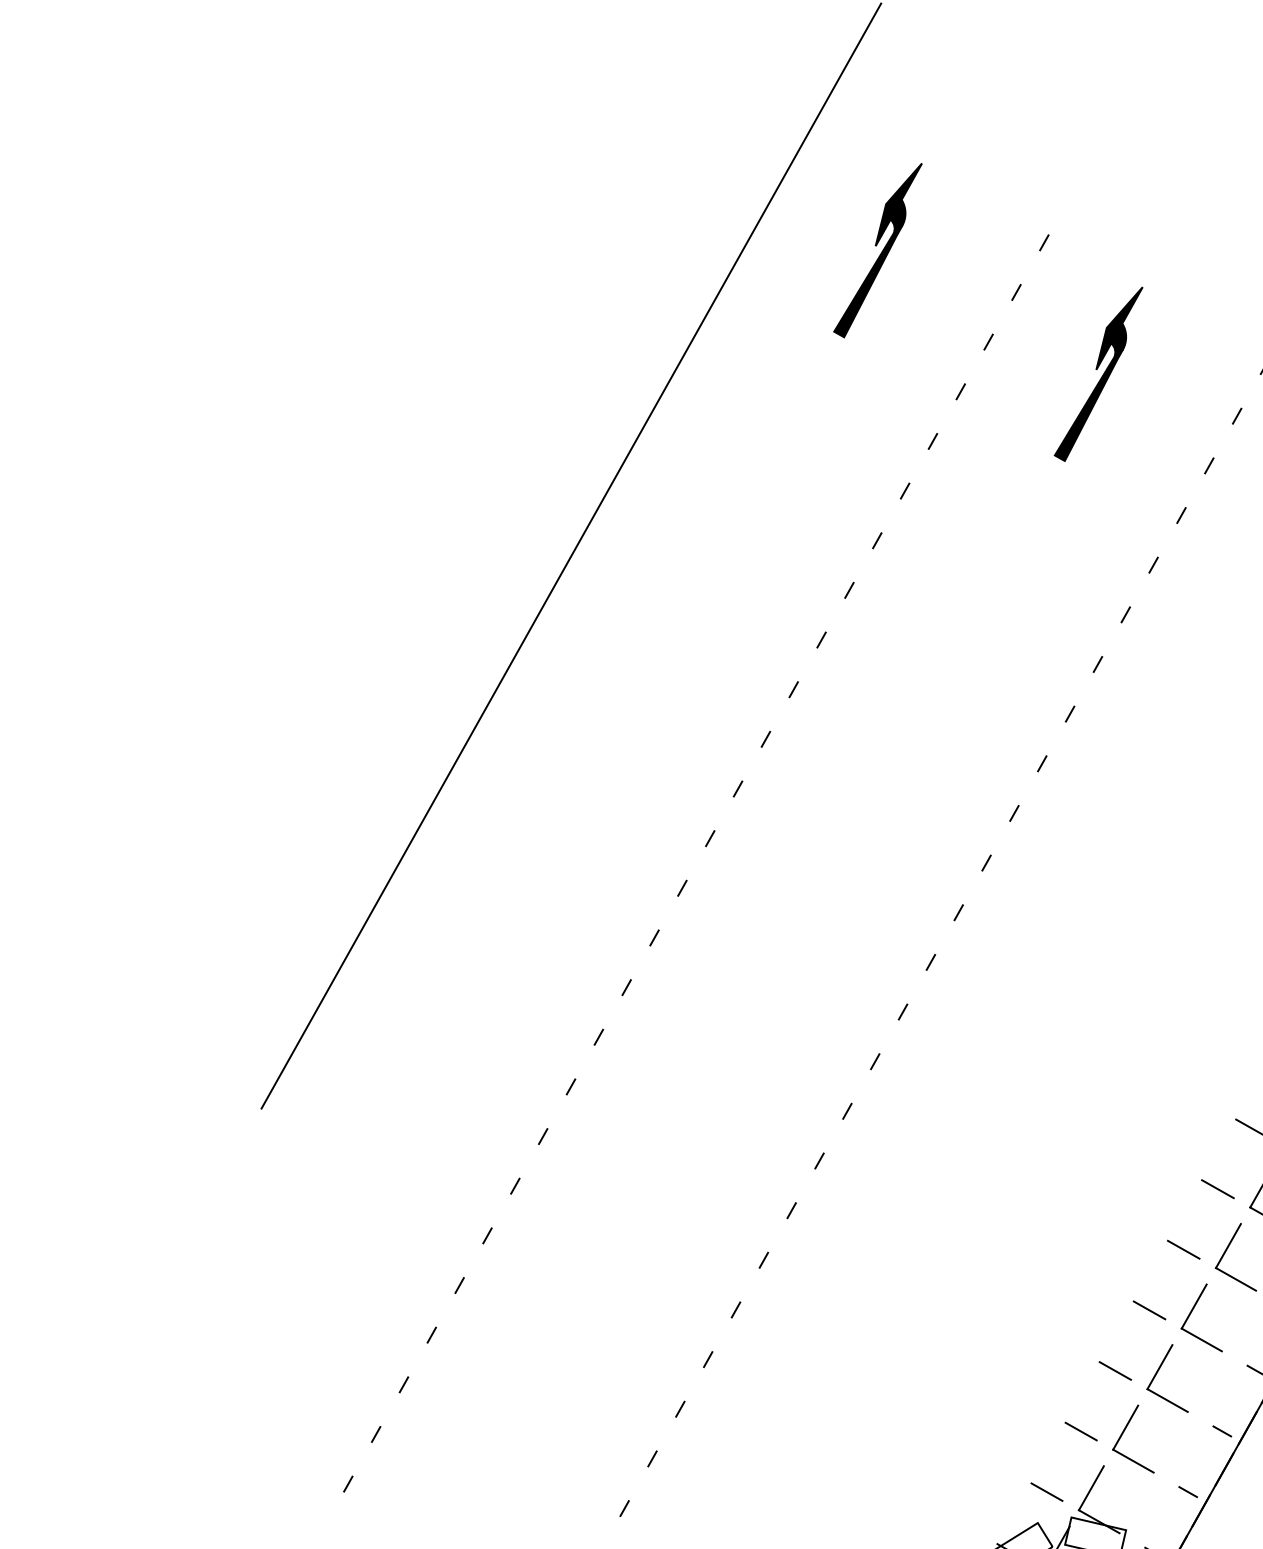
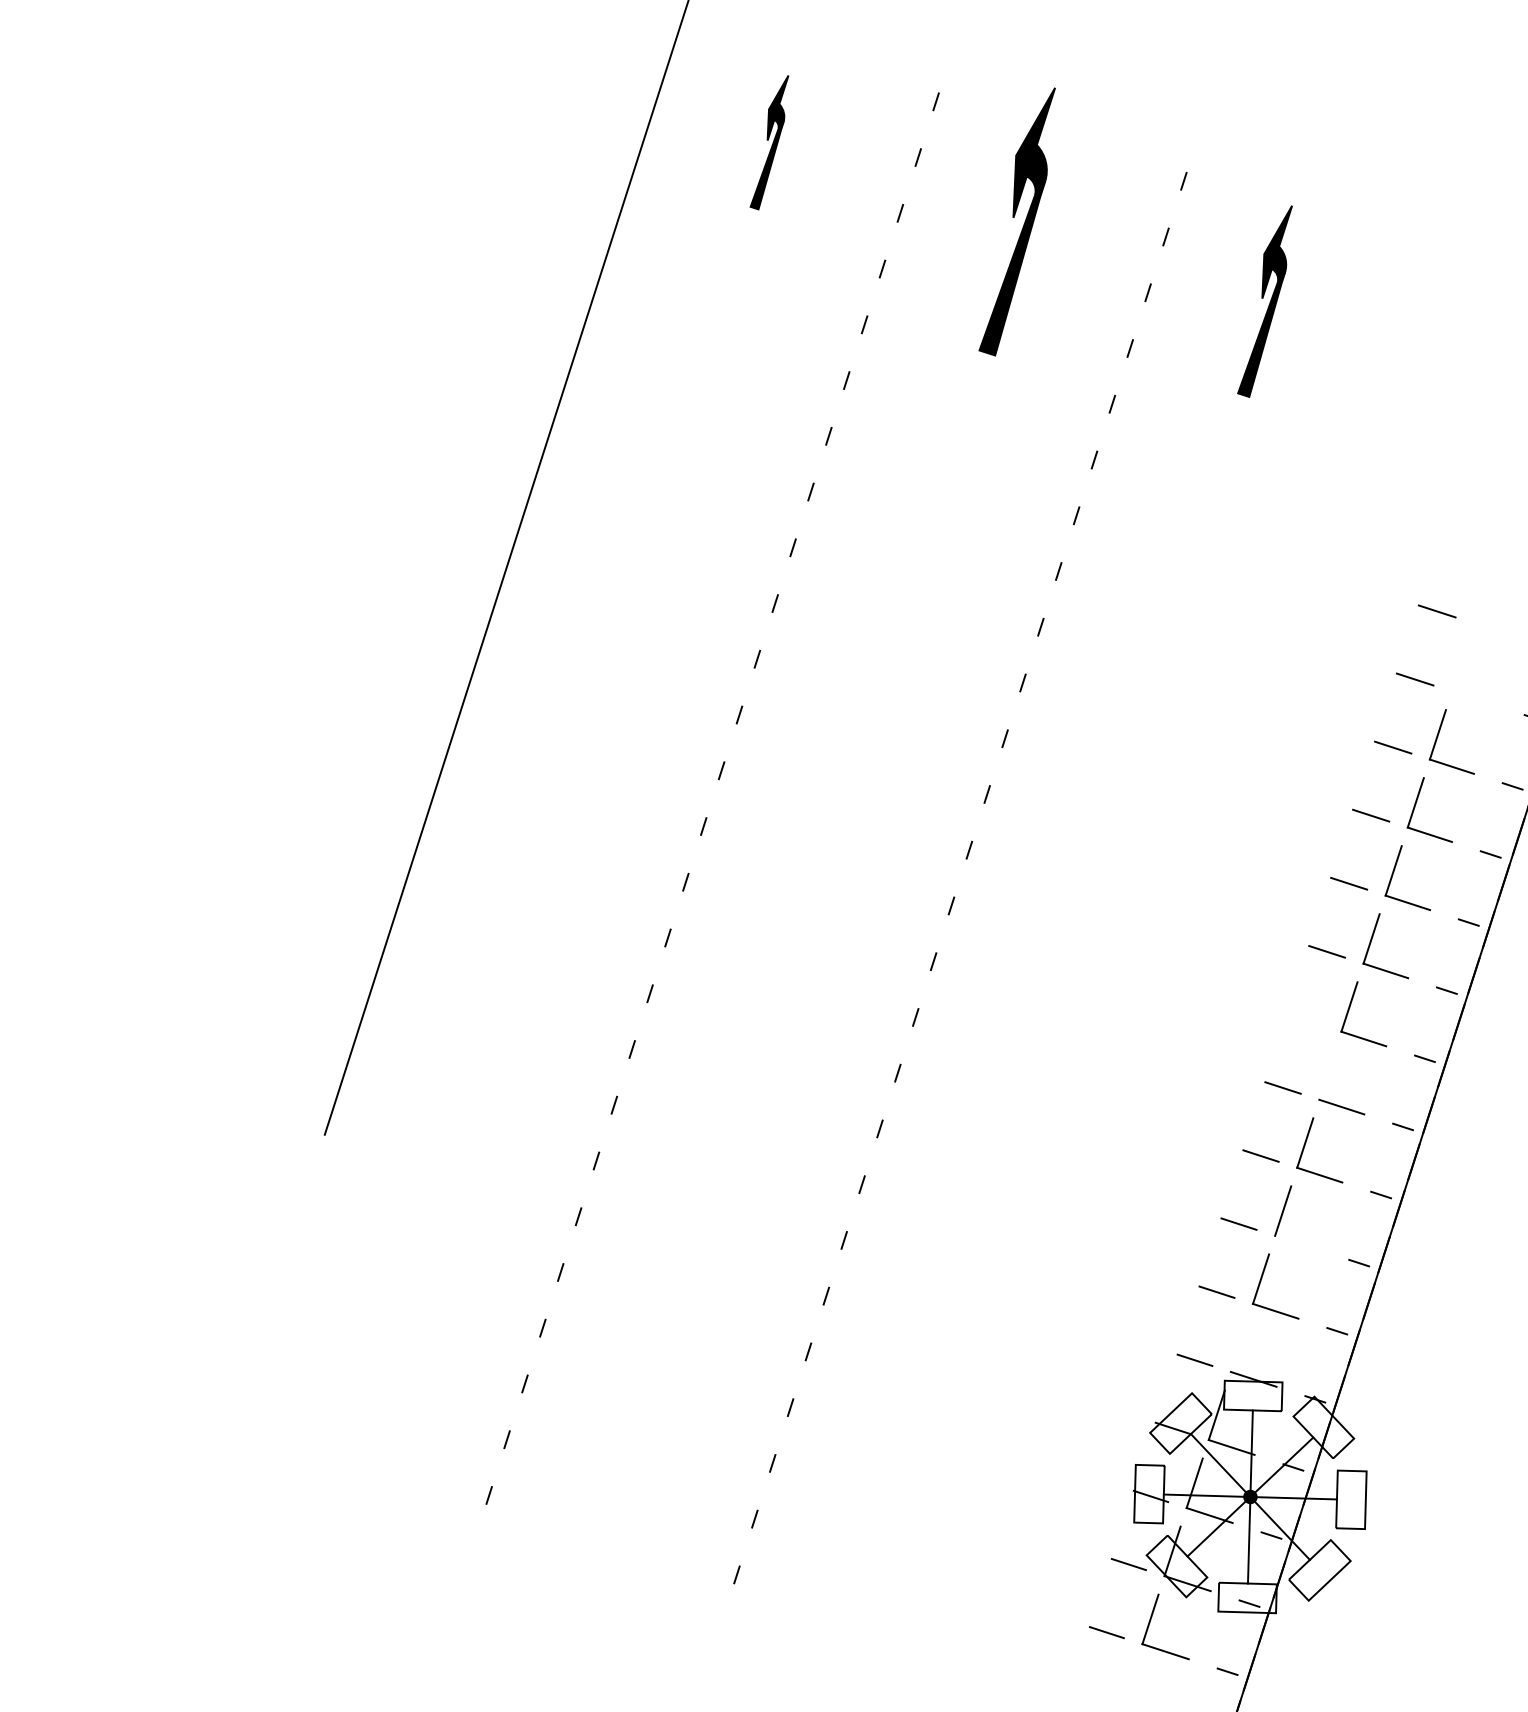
part: (877, 249) -> (769, 142), size x0.7
part: (1098, 373) -> (1017, 222), size x1.4
line: (1217, 1188) -> (1304, 1019), removed
line: (1228, 1245) -> (1327, 1074), removed
line: (1167, 1399) -> (1297, 1242), removed
line: (1091, 1487) -> (1238, 1346), removed

